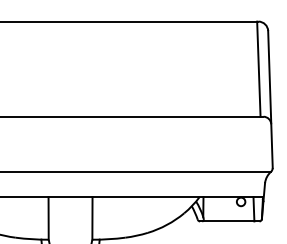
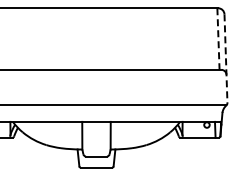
line: (258, 69) -> (218, 39), solid -> dashed
line: (269, 100) -> (225, 59), solid -> dashed

